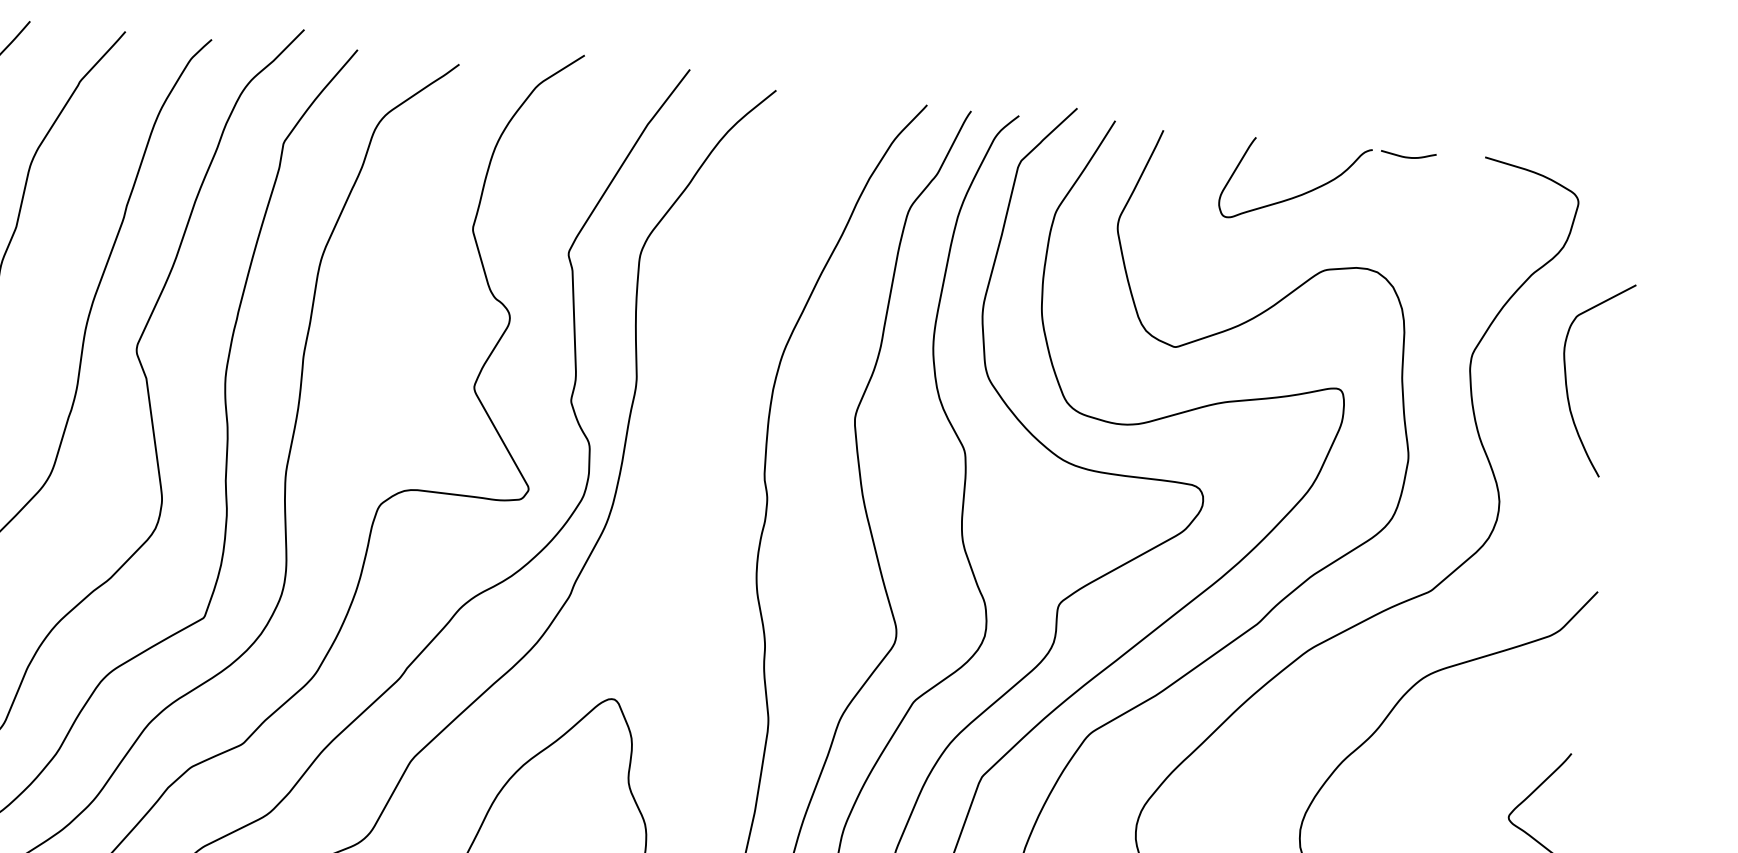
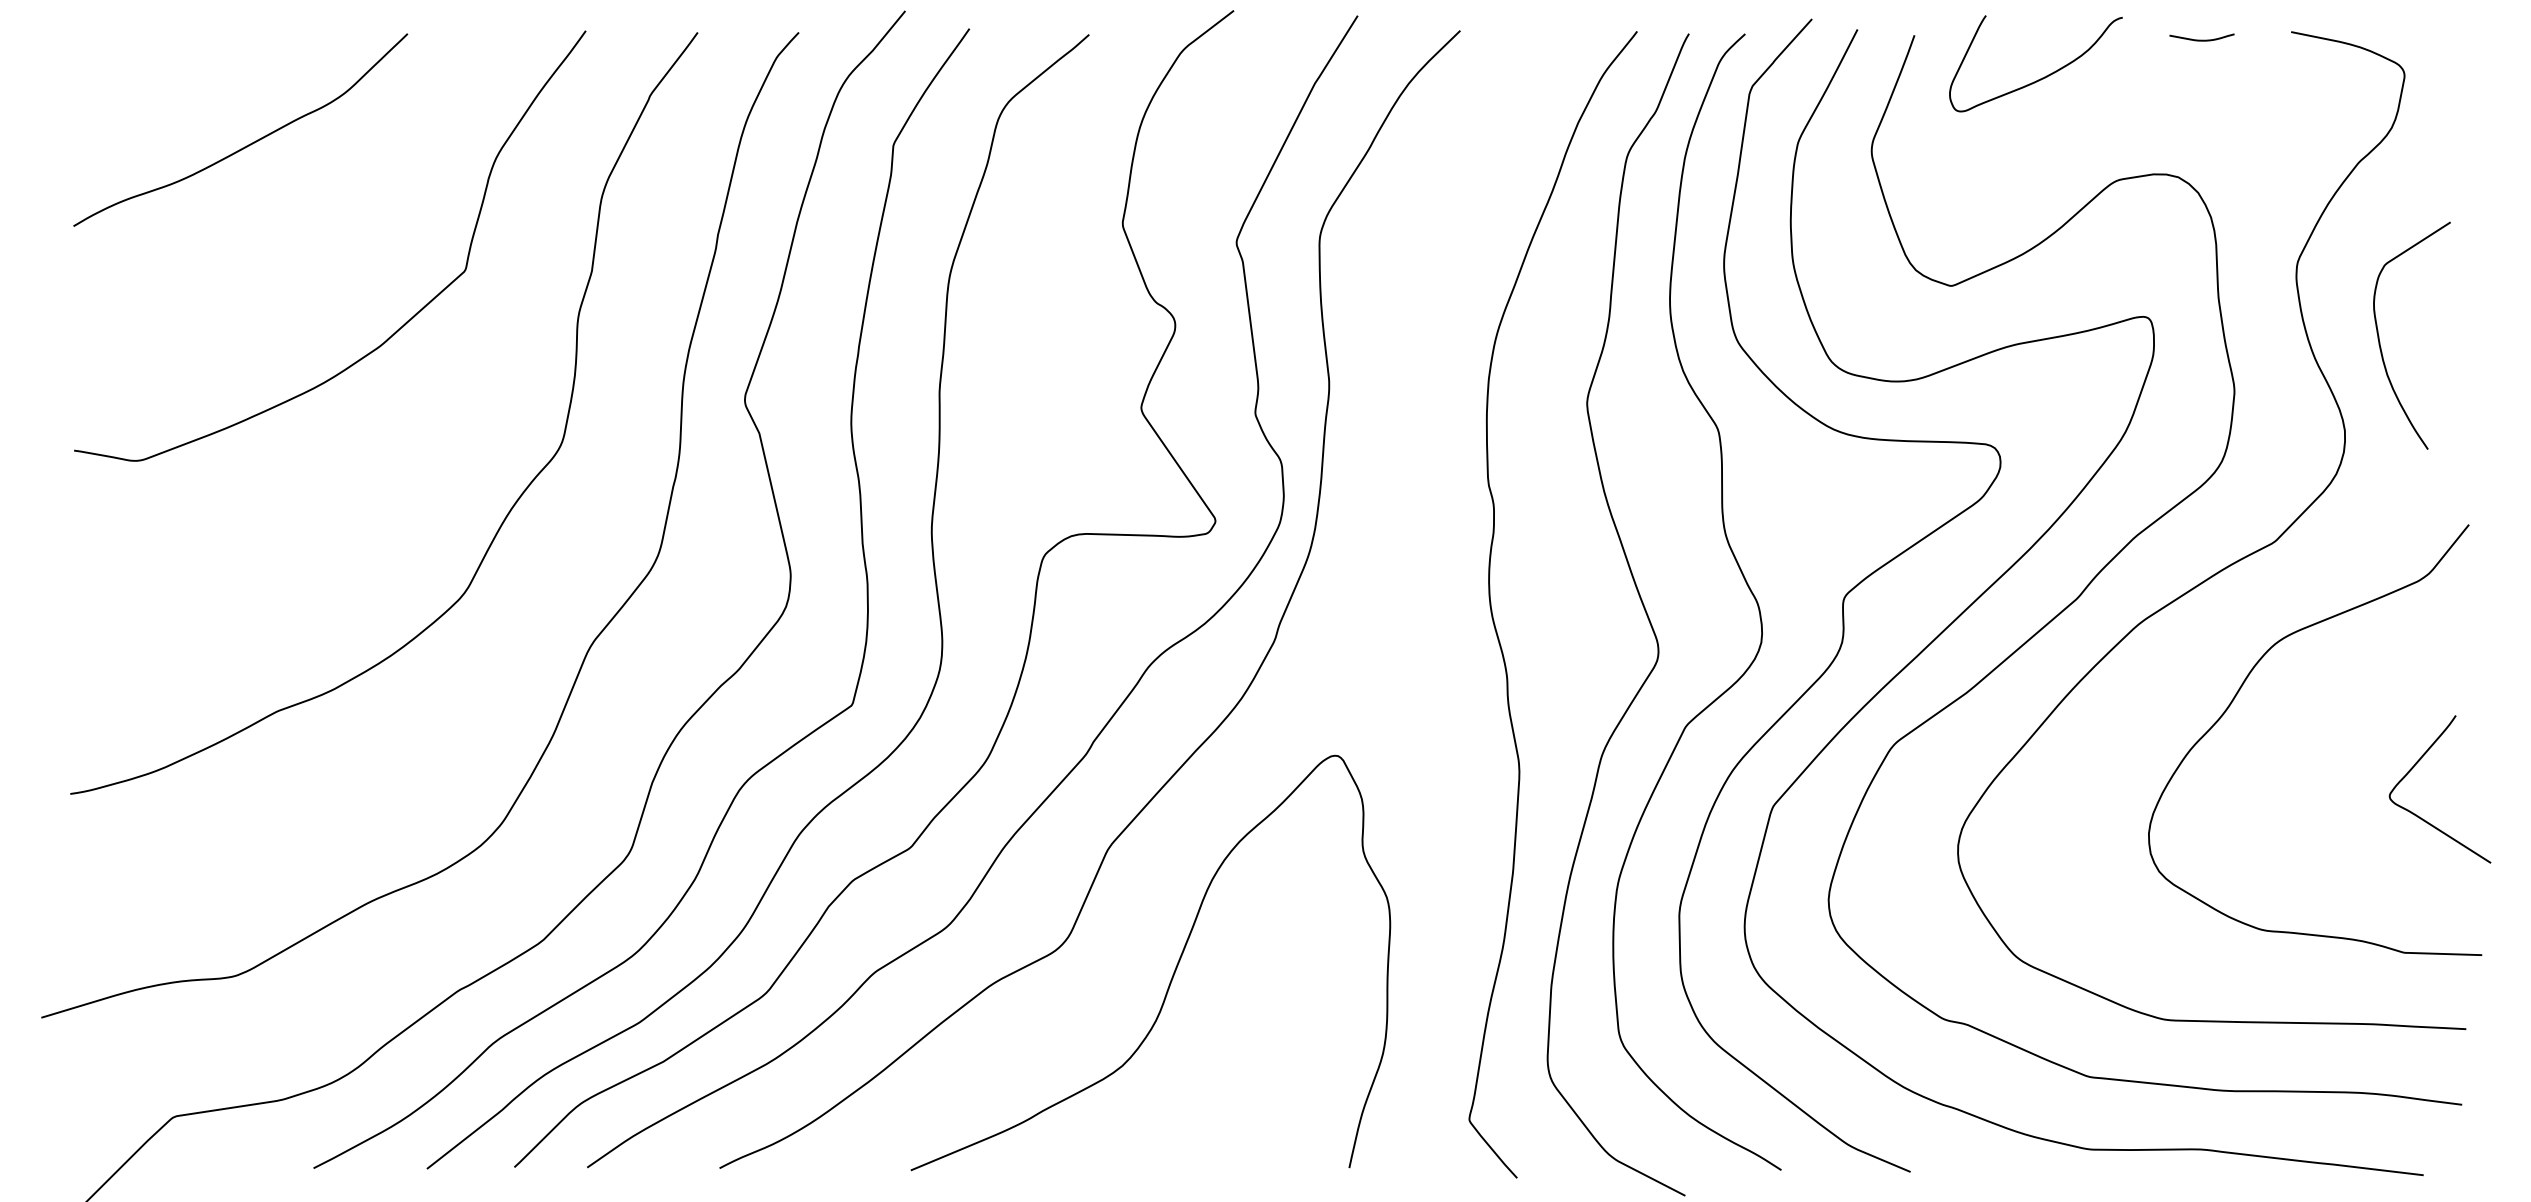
curve: (1299, 194) -> (2042, 77), moved
curve: (1567, 381) -> (2380, 341), moved

